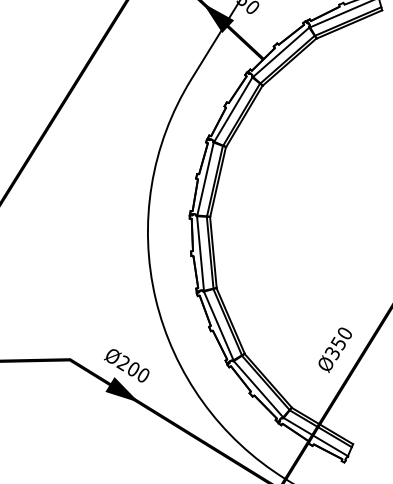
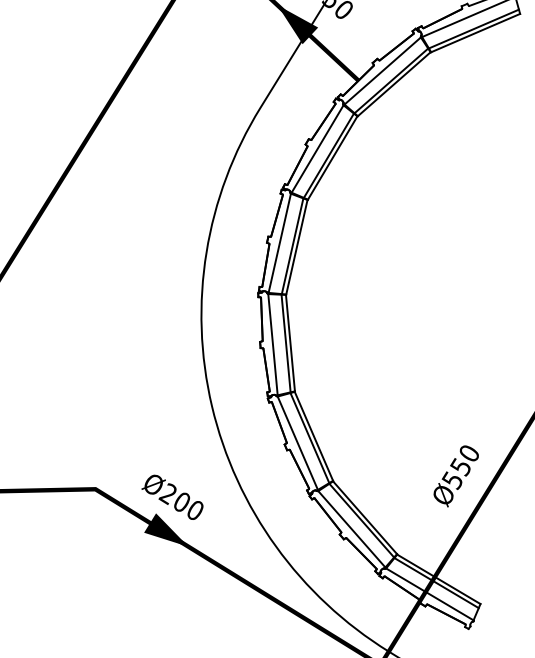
text: (332, 351) -> (452, 477), Ø350 -> Ø550

